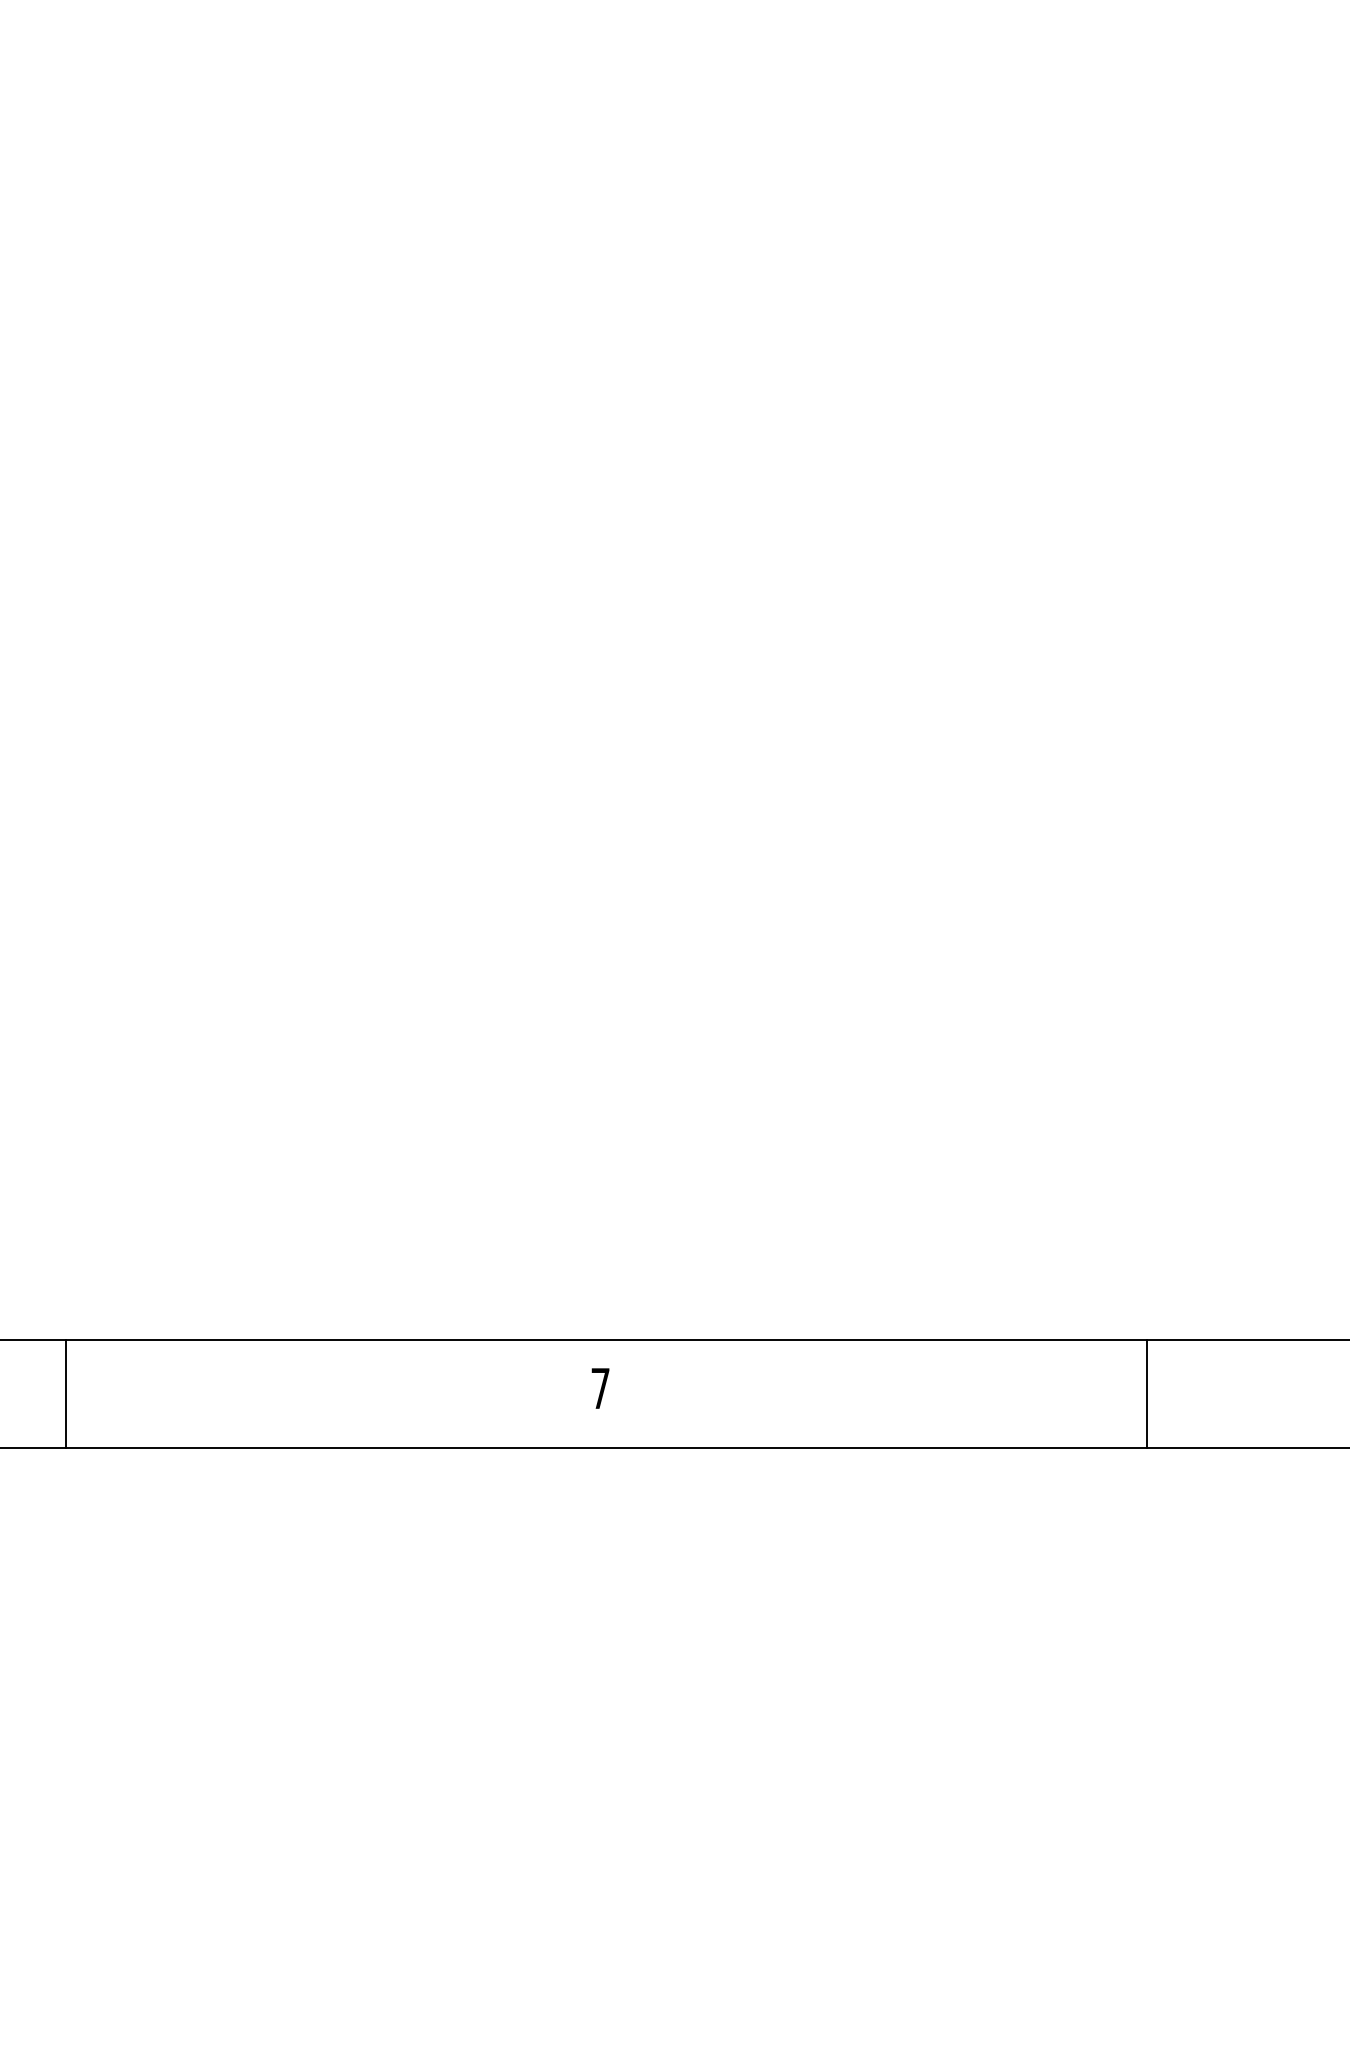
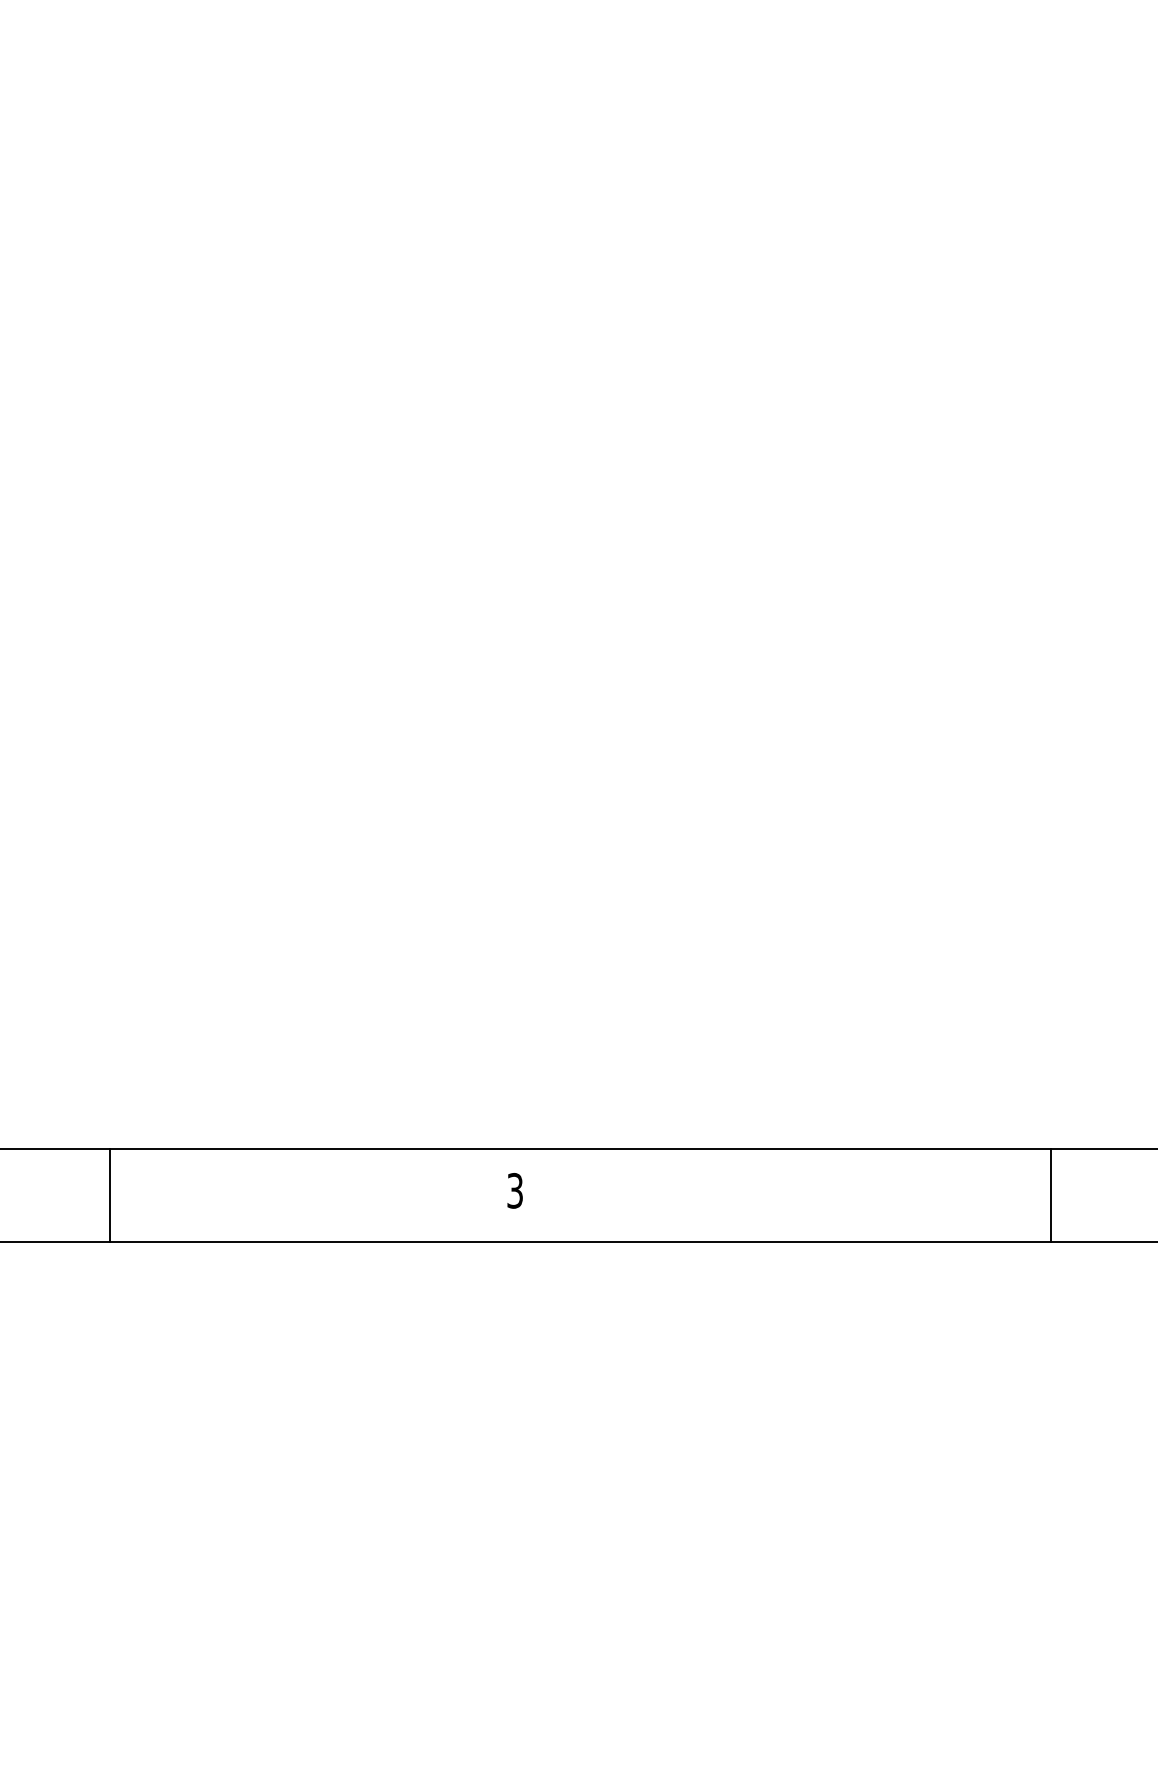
text: (600, 1388) -> (515, 1190), 7 -> 3
line: (65, 1393) -> (109, 1195), moved
line: (1147, 1393) -> (1051, 1195), moved

